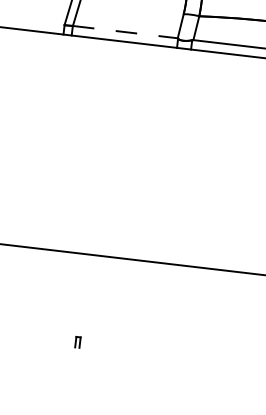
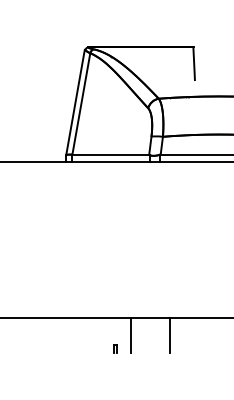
line: (126, 32) -> (111, 154), dashed -> solid
line: (124, 282) -> (131, 335), added
line: (177, 288) -> (170, 335), added
part: (77, 341) -> (115, 348), moved

